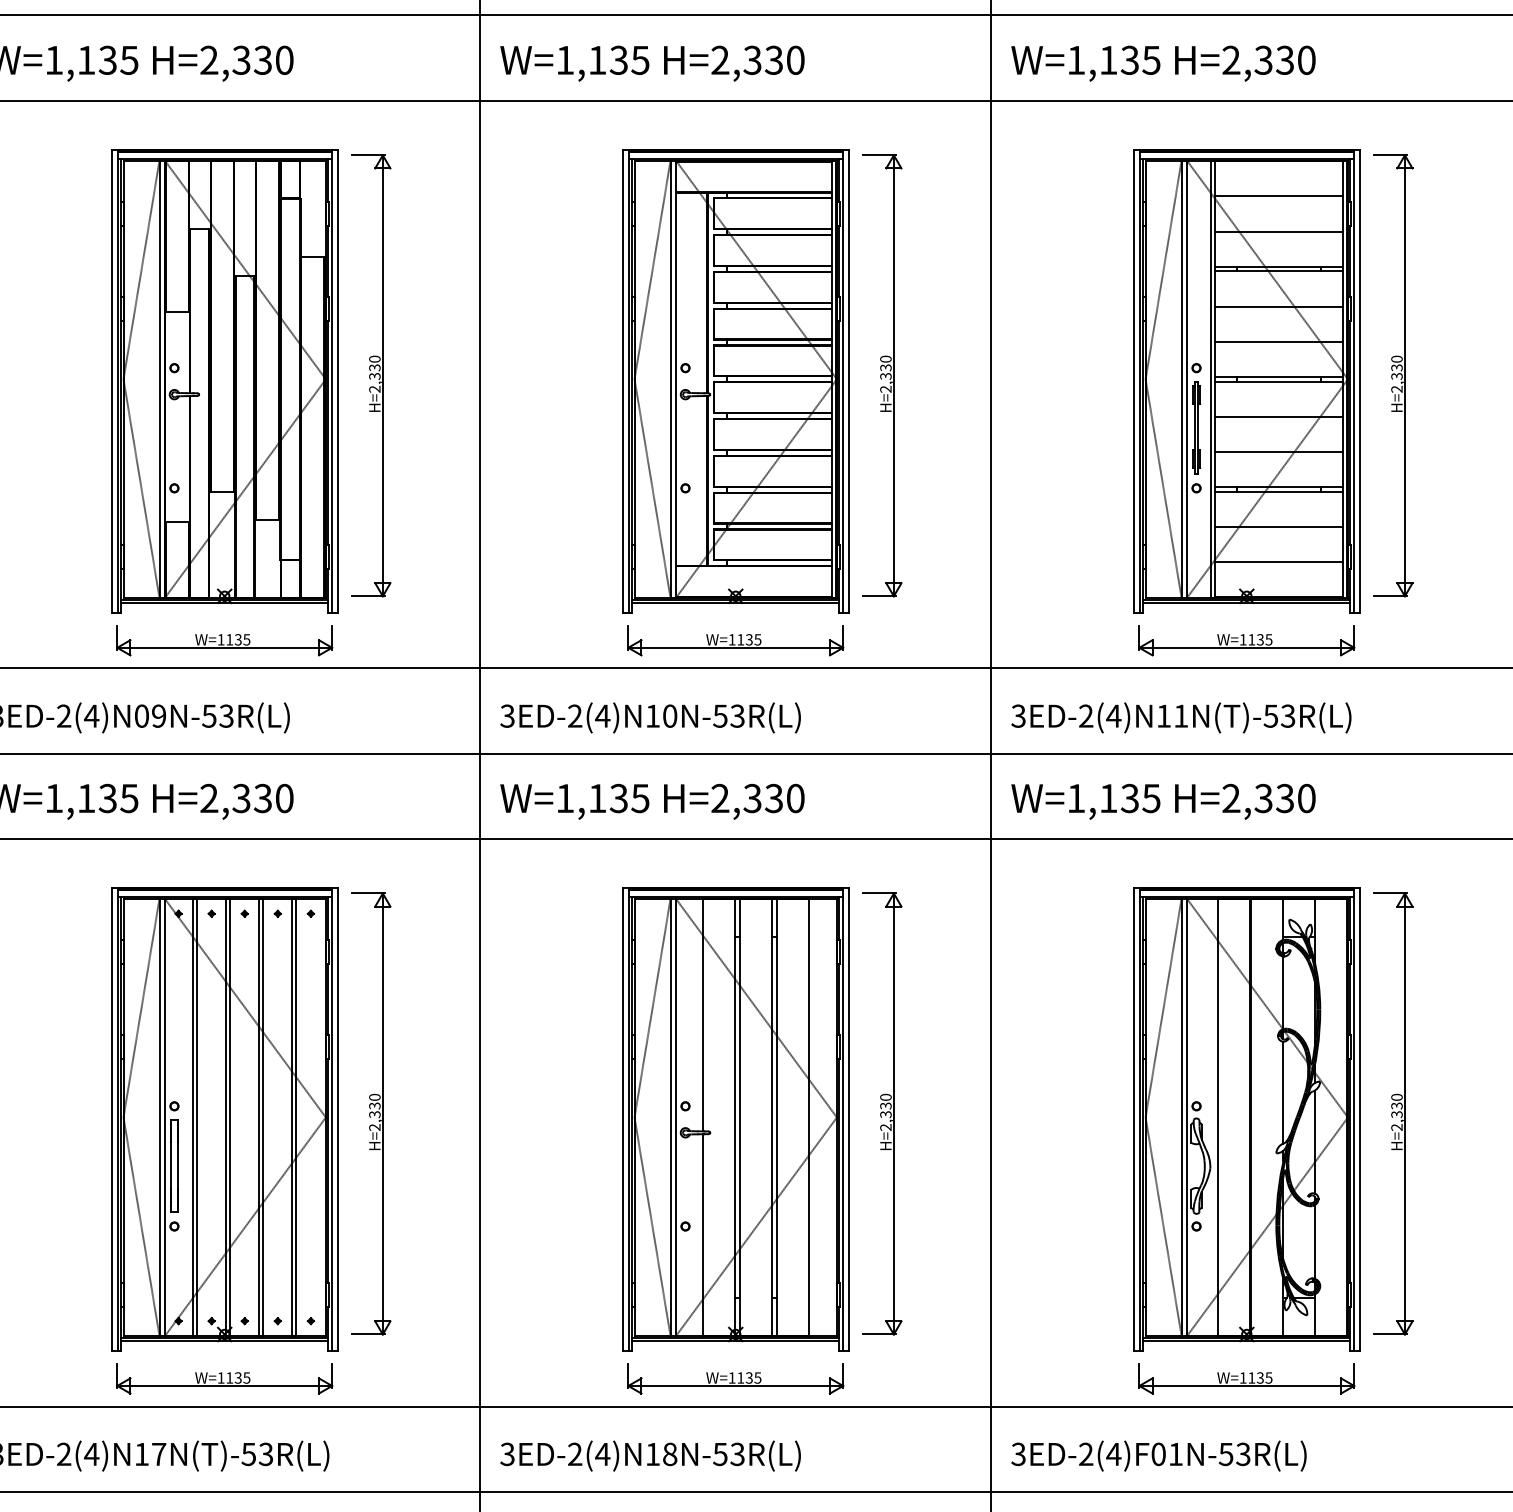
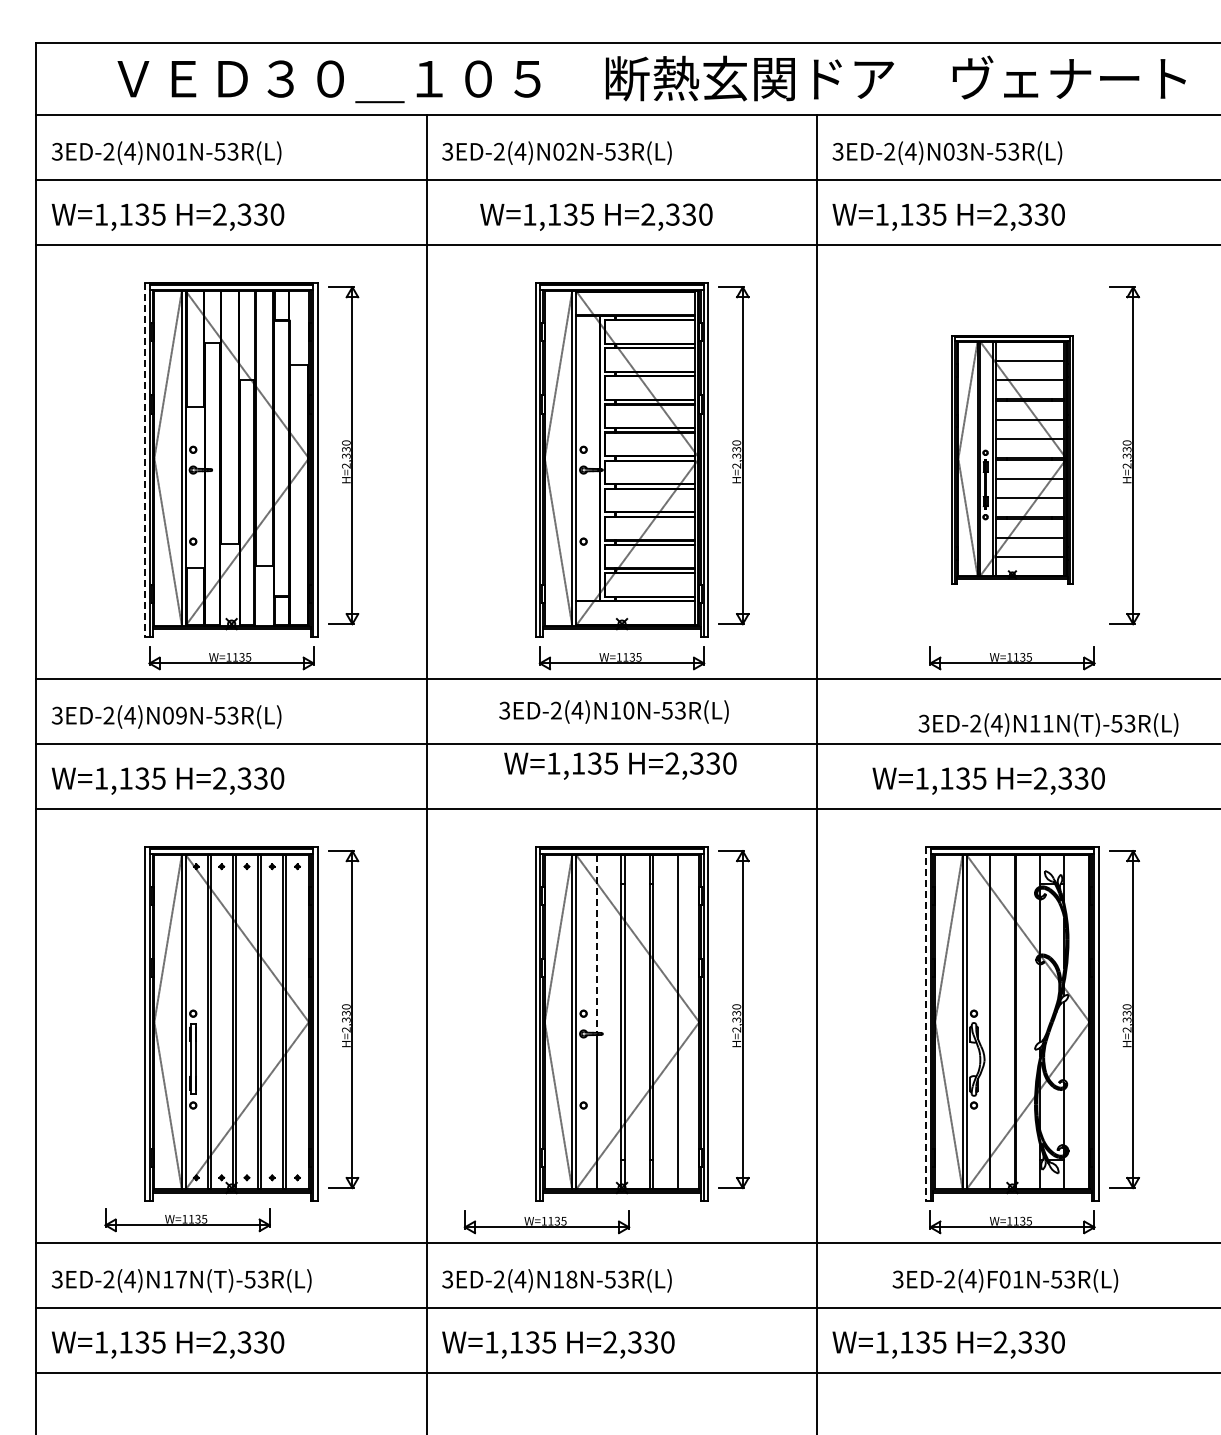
text: (652, 62) -> (596, 216), moved
line: (111, 380) -> (145, 459), solid -> dashed
part: (1246, 380) -> (1012, 459), size x0.7
text: (649, 717) -> (613, 711), moved
text: (1181, 717) -> (1048, 724), moved
text: (652, 801) -> (620, 765), moved
text: (1163, 801) -> (988, 780), moved
line: (703, 1014) -> (597, 943), solid -> dashed
line: (1134, 1119) -> (926, 1023), solid -> dashed
part: (224, 1379) -> (187, 1220), moved
part: (735, 1379) -> (546, 1222), moved
text: (1159, 1455) -> (1005, 1280), moved

